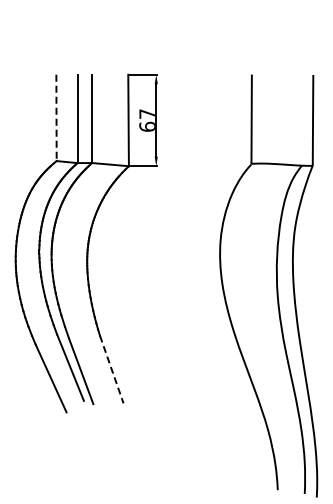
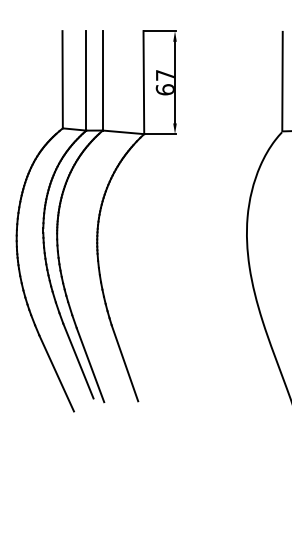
line: (56, 118) -> (62, 80), dashed -> solid
line: (111, 369) -> (124, 363), dashed -> solid

